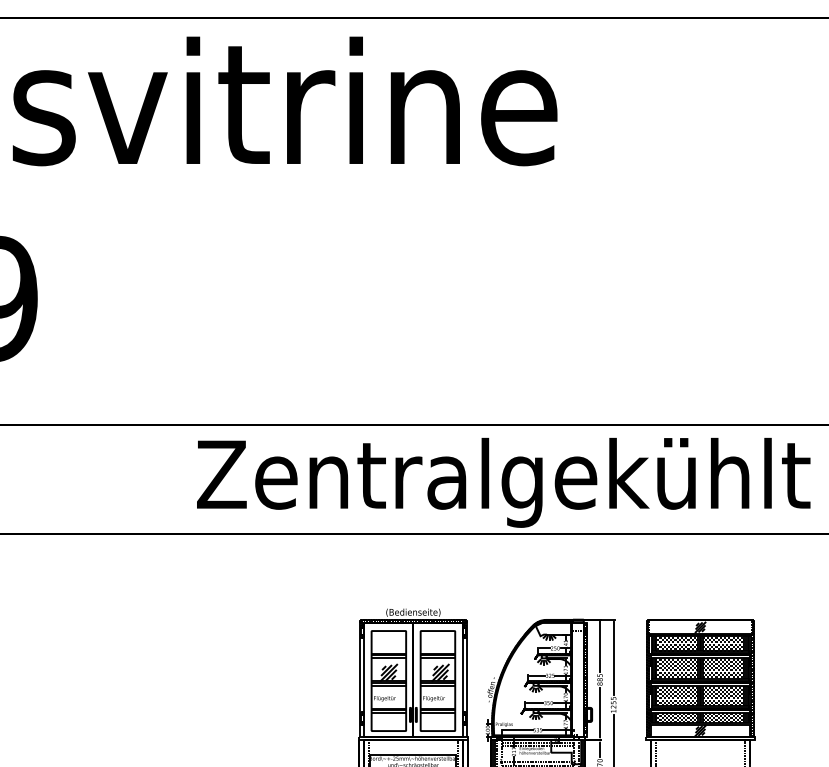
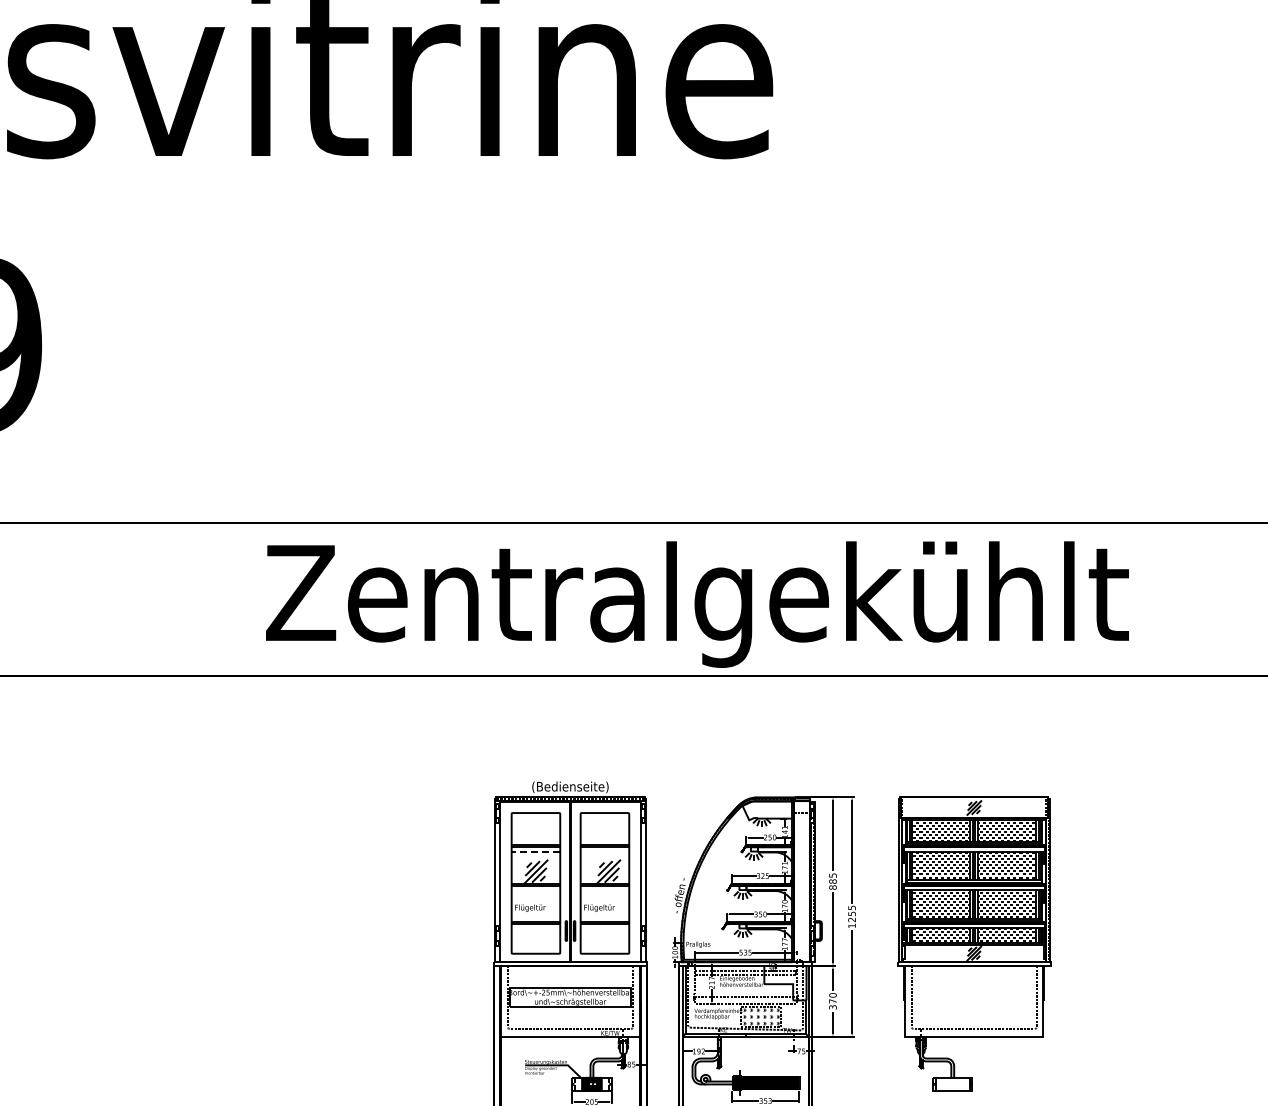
line: (388, 658) -> (535, 851), solid -> dashed
line: (437, 658) -> (604, 851), removed
line: (388, 686) -> (535, 890), removed
line: (437, 686) -> (604, 890), removed
line: (388, 713) -> (535, 928), removed
line: (437, 713) -> (604, 928), removed

